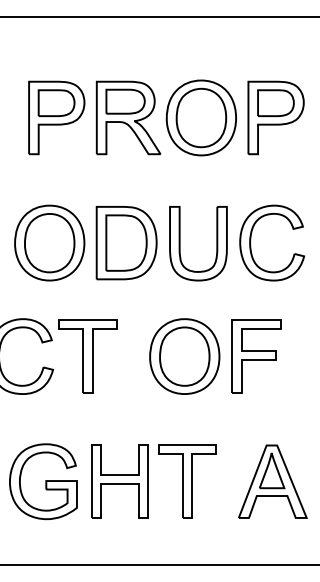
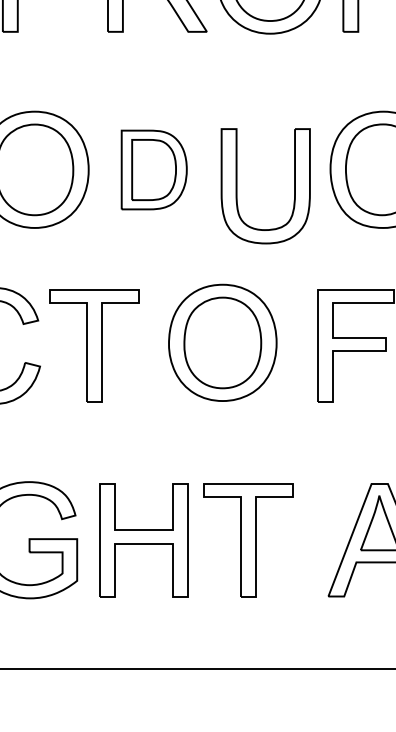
part: (126, 243) -> (154, 170), size x0.7
part: (180, 243) -> (237, 185), moved
part: (184, 356) -> (222, 342), moved

